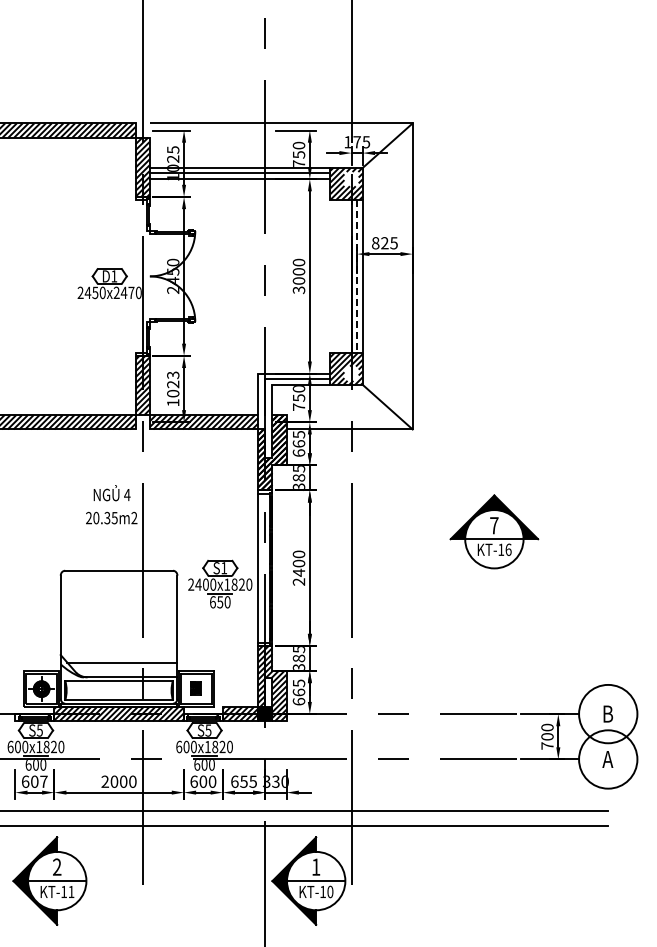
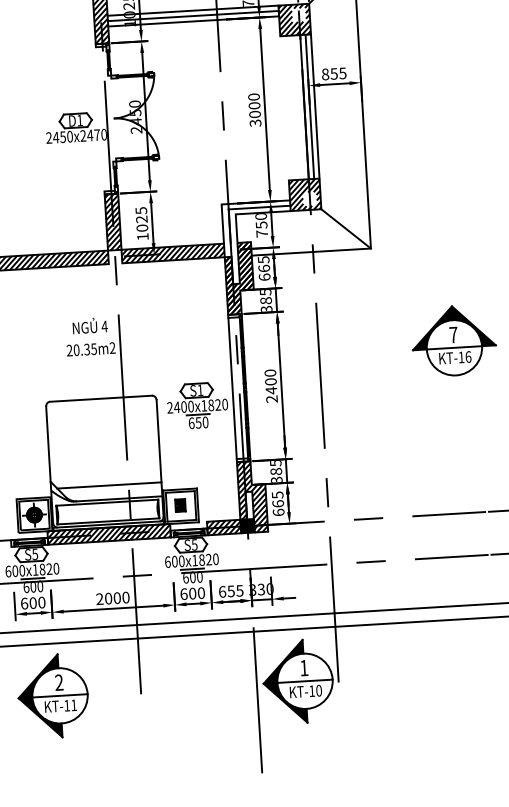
text: (384, 243) -> (333, 74), 825 -> 855
line: (357, 276) -> (310, 106), dashed -> solid
text: (172, 374) -> (140, 210), 1023 -> 1025
text: (43, 781) -> (41, 602), 607 -> 600

